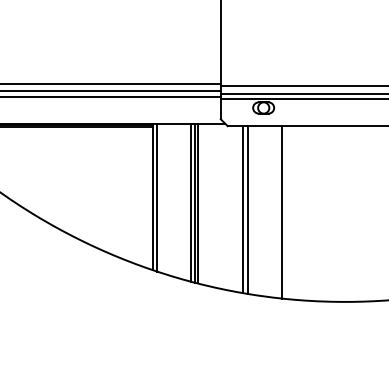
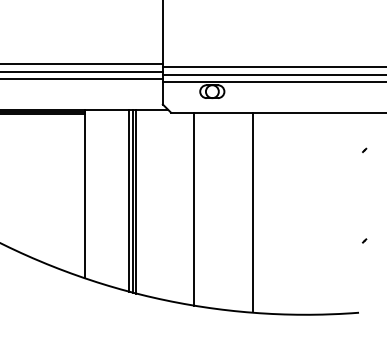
line: (156, 197) -> (89, 194), removed
line: (242, 209) -> (187, 208), removed
line: (281, 212) -> (252, 211), moved

